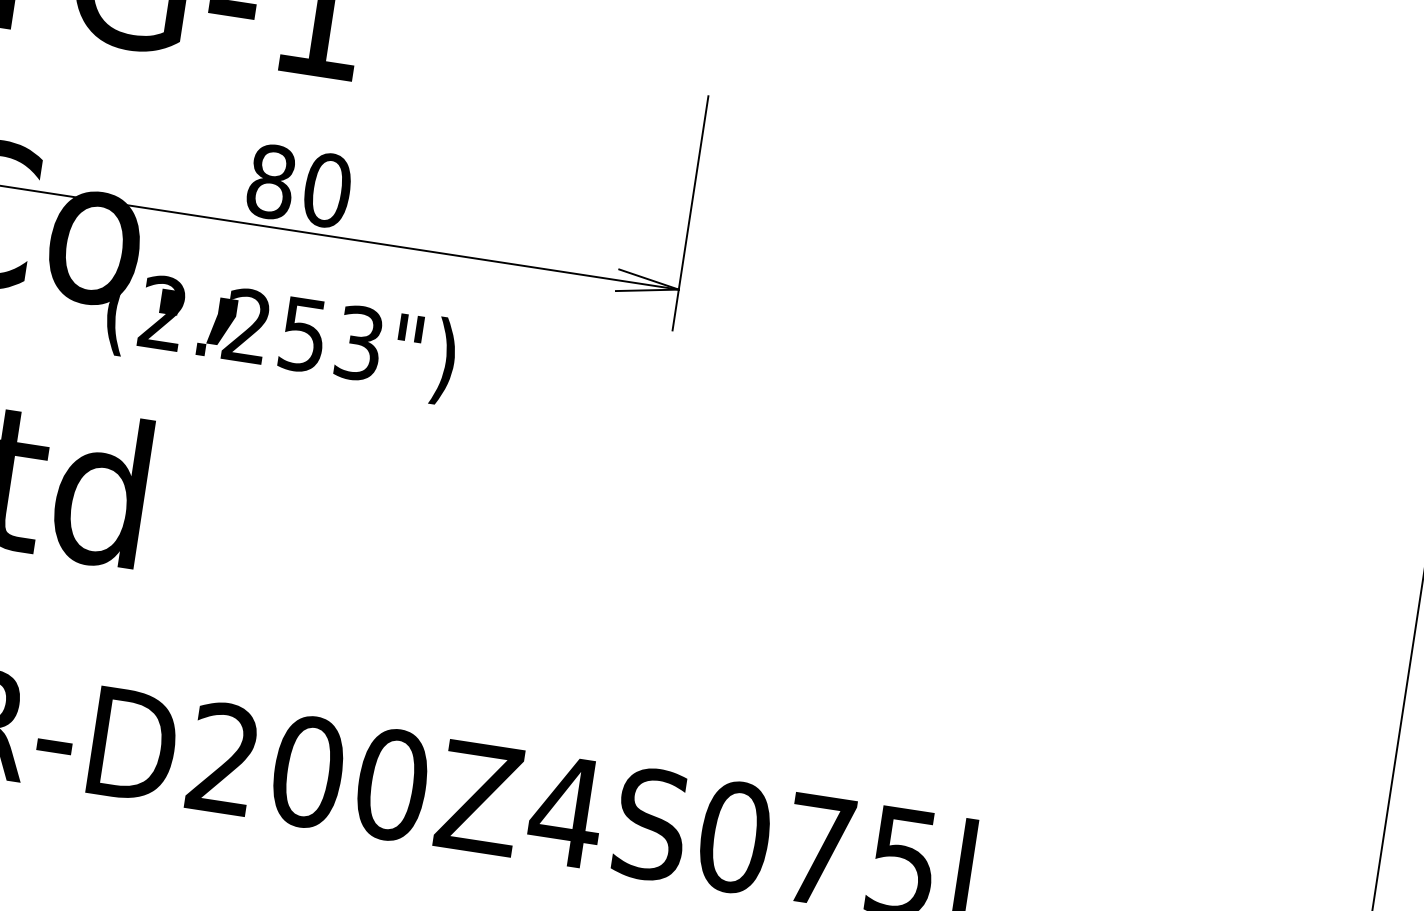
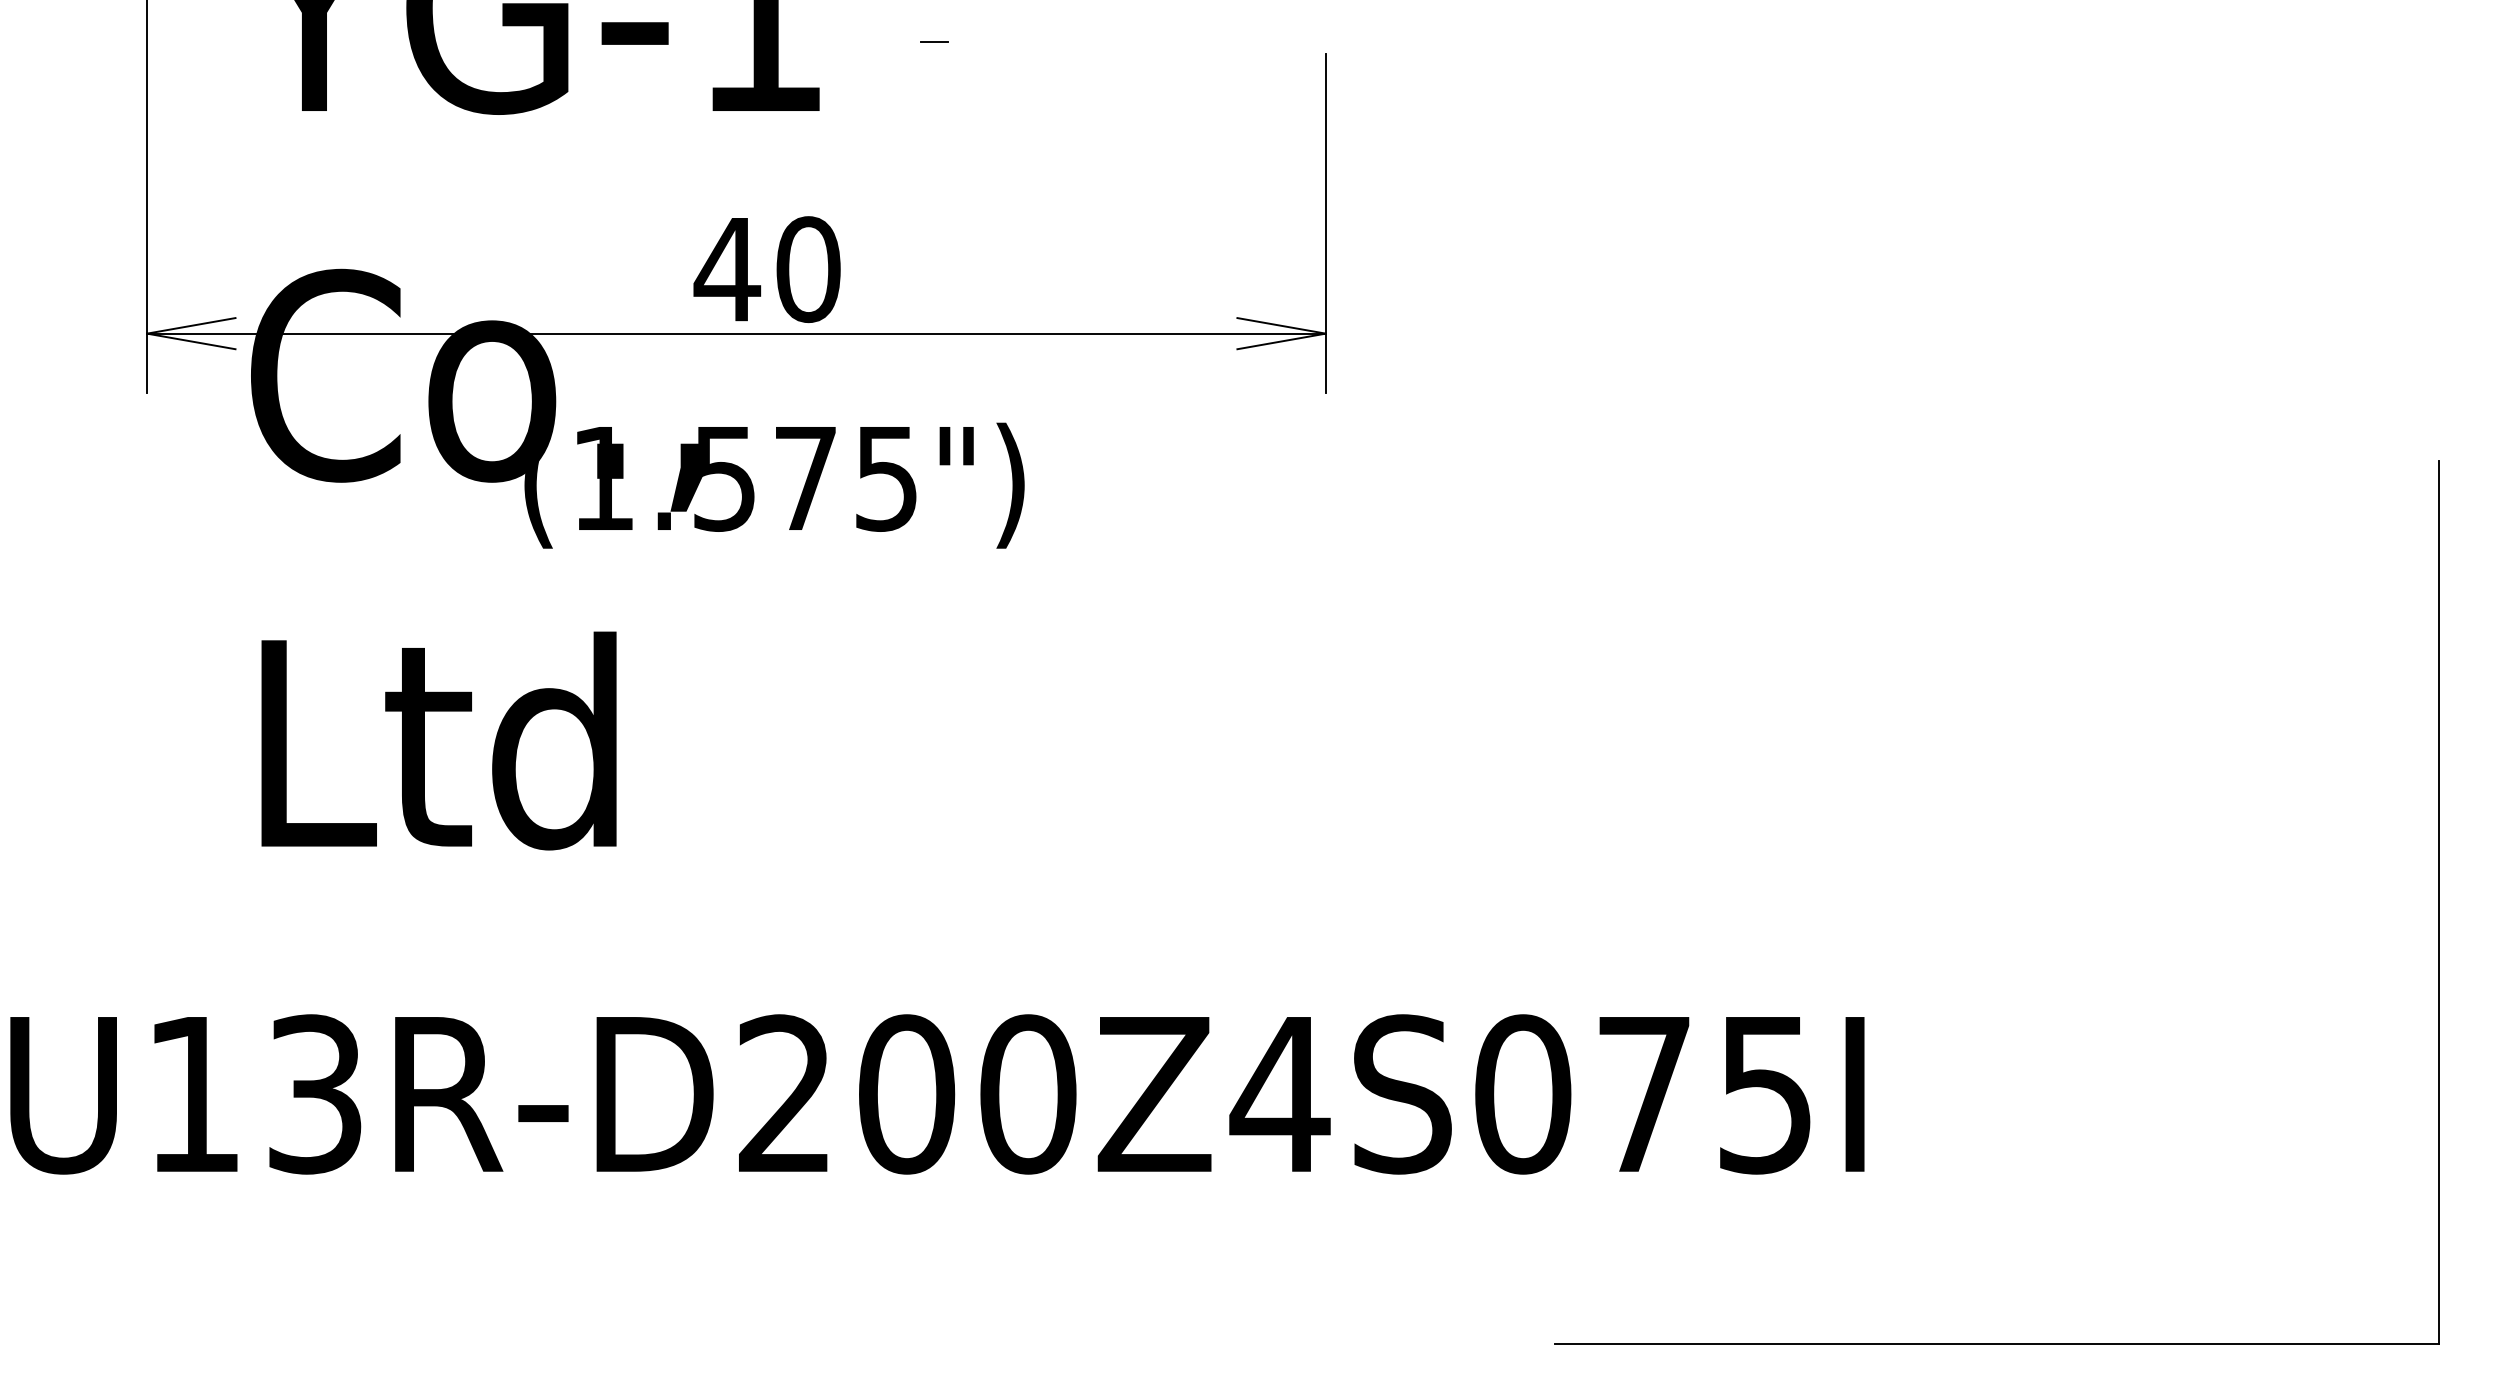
line: (438, 45) -> (934, 41), added
text: (271, 181) -> (727, 269), 80 -> 40
text: (260, 328) -> (744, 478), (2.253") -> (1.575")

